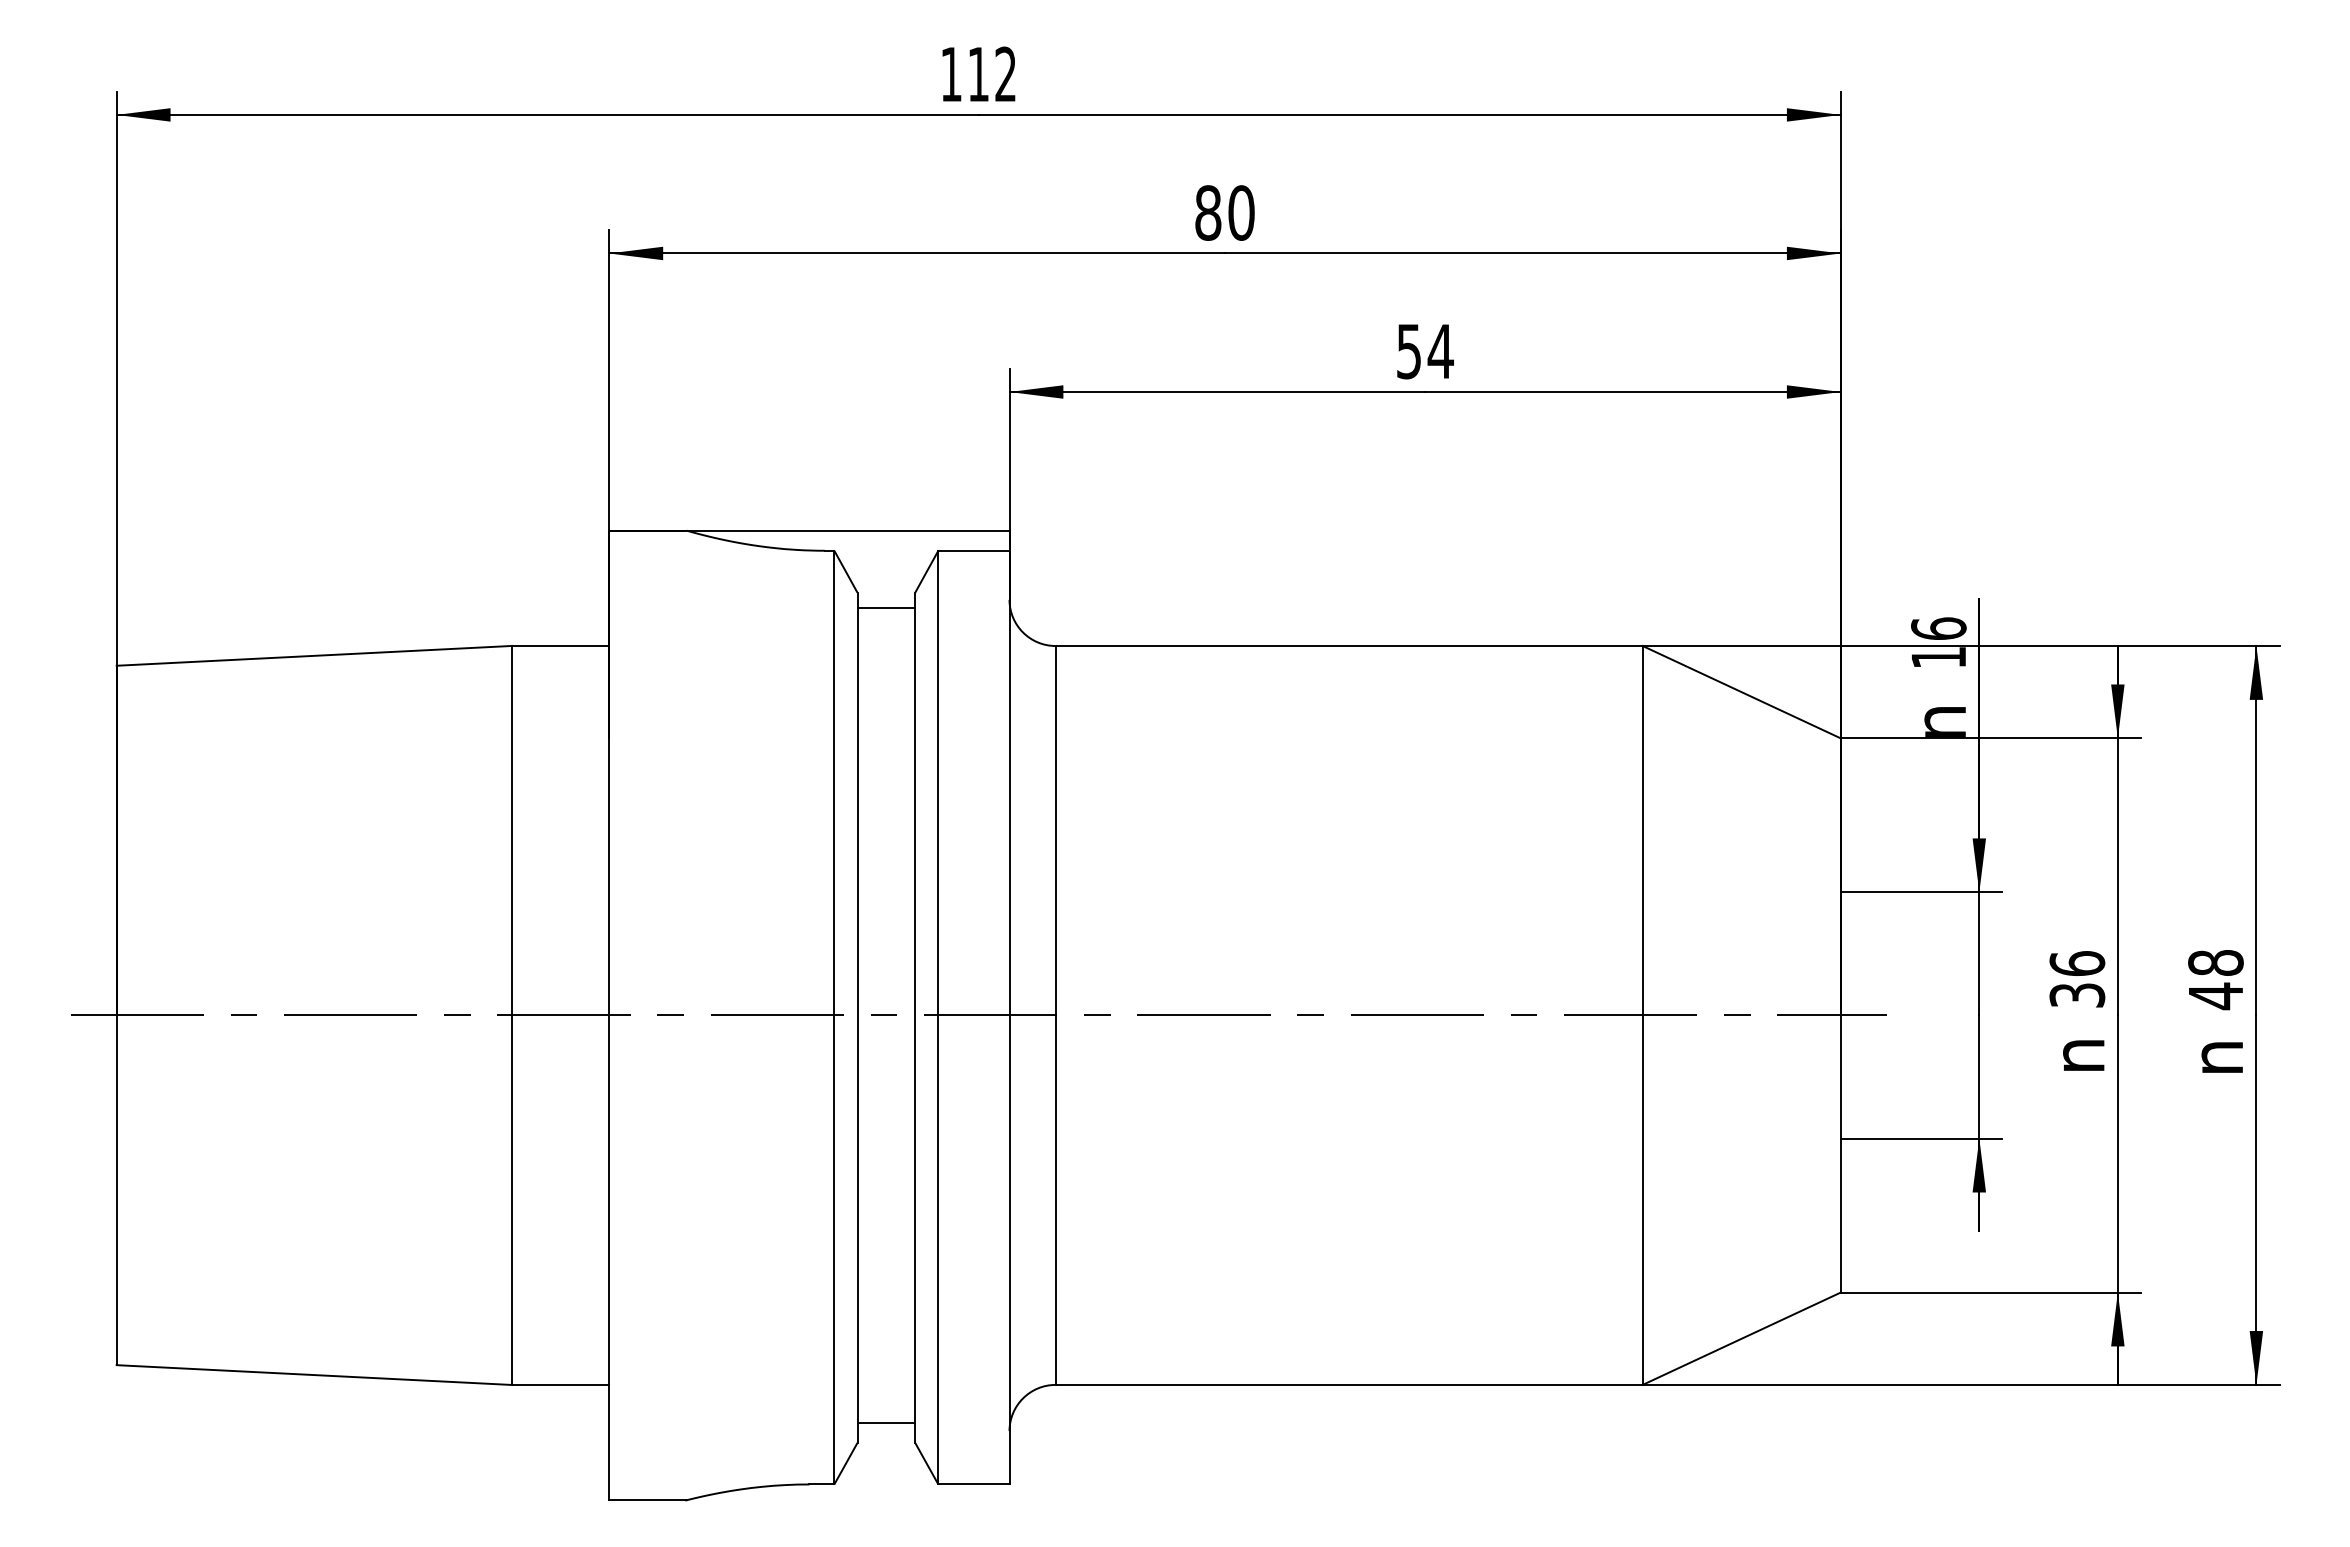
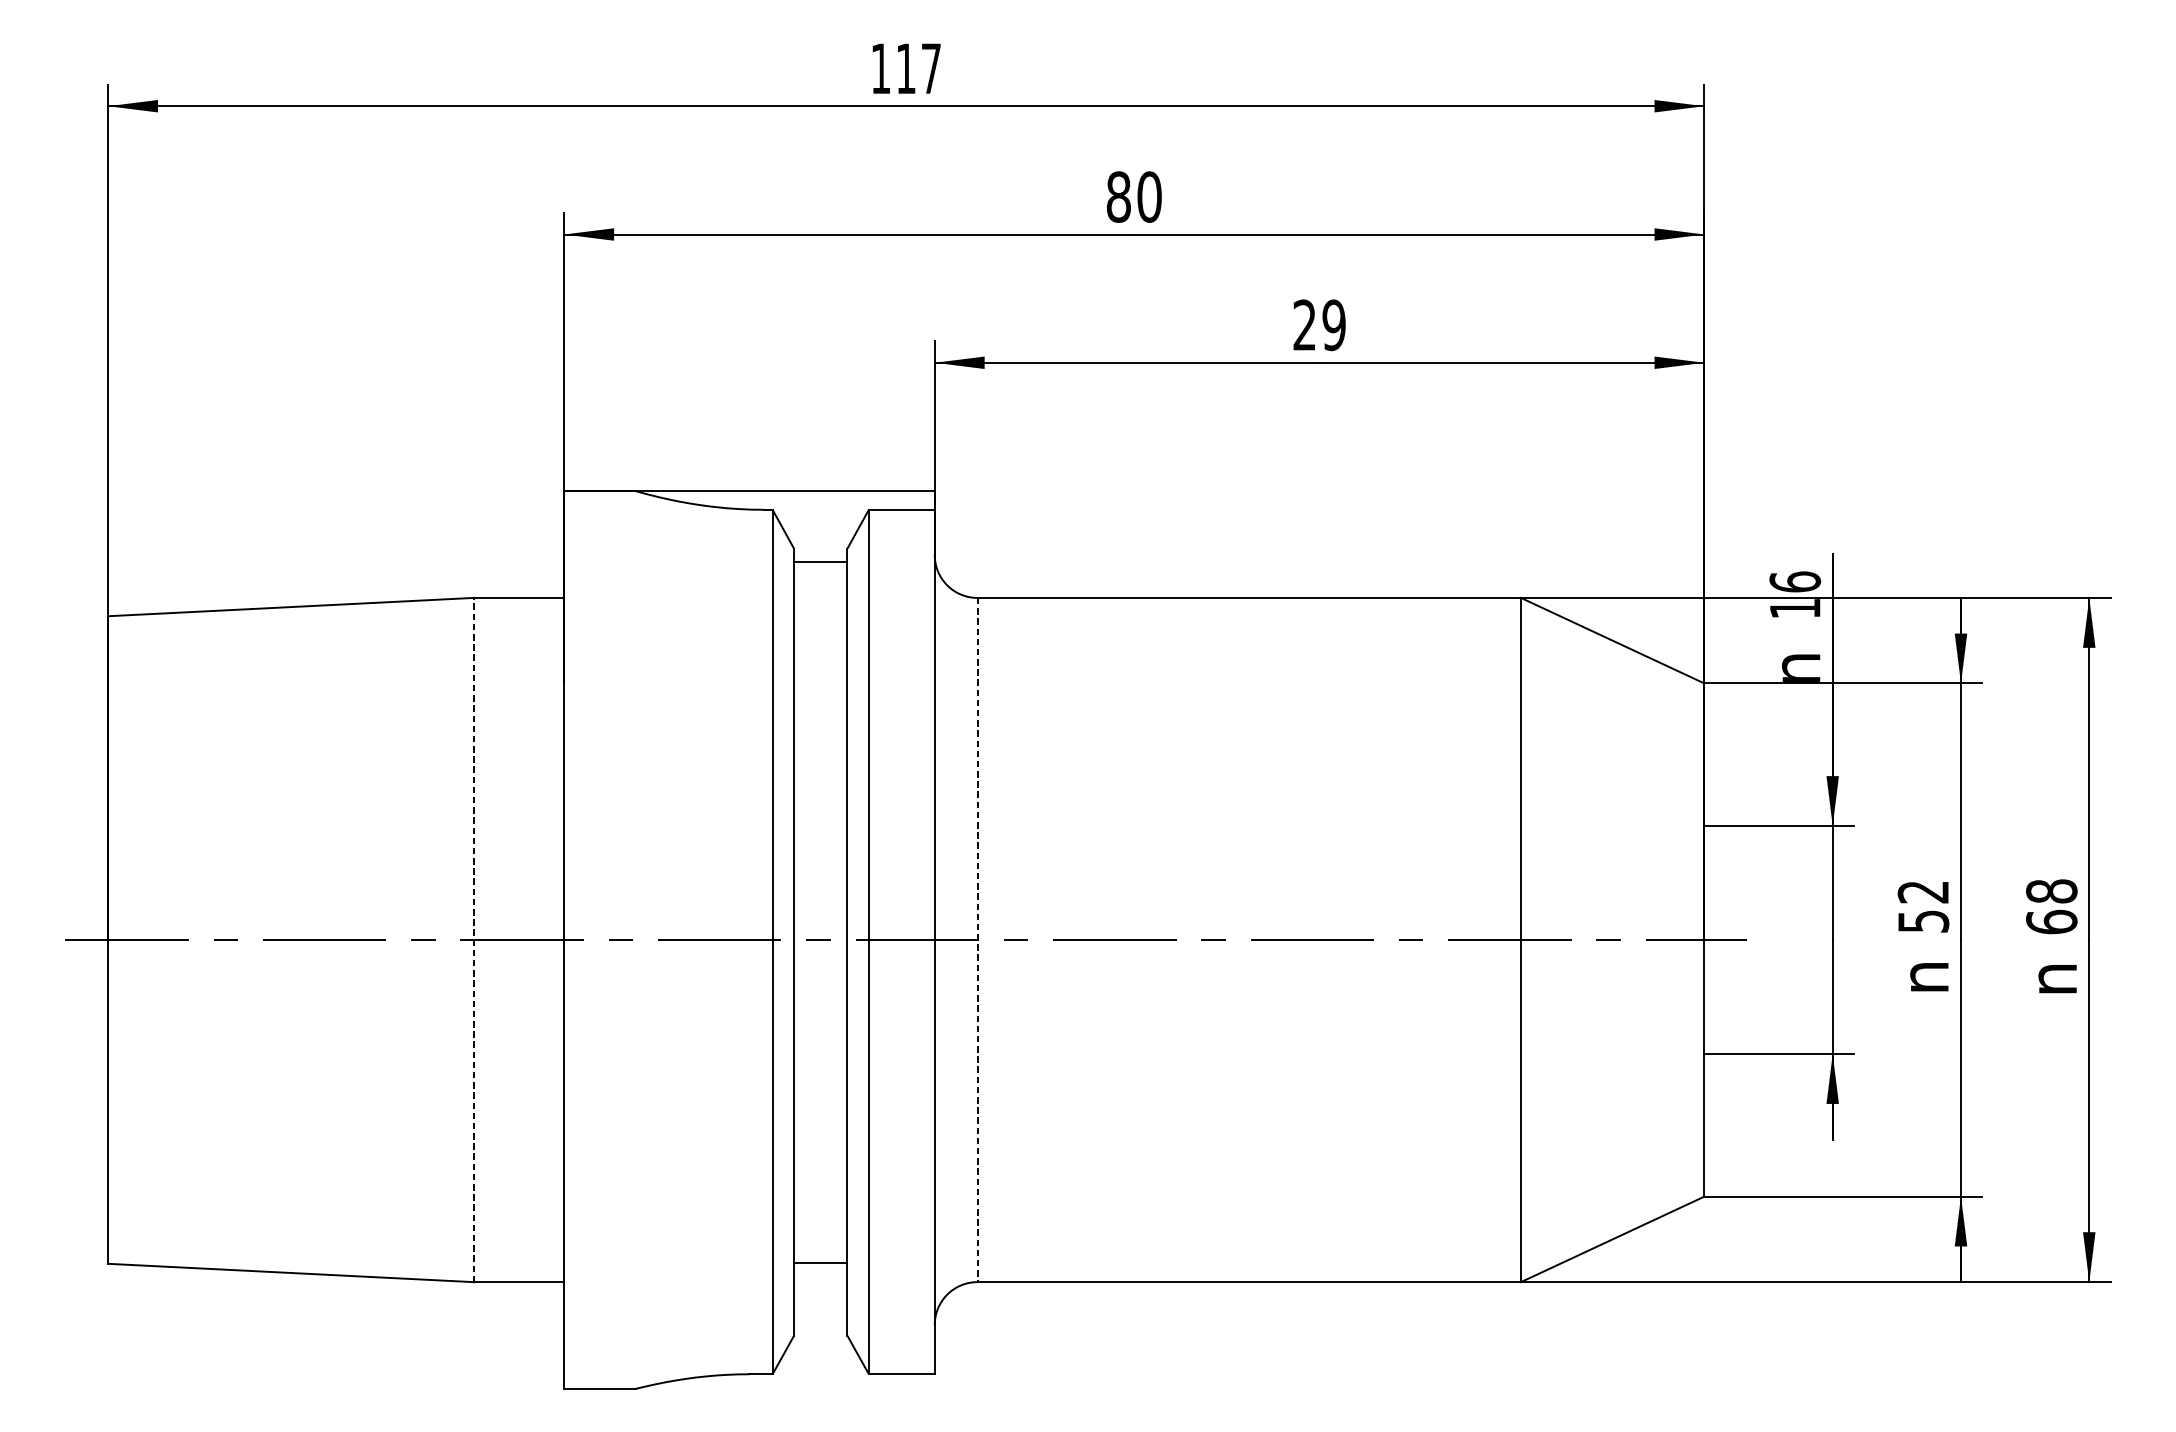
text: (1005, 73) -> (931, 67), 112 -> 117
text: (1425, 351) -> (1319, 325), 54 -> 29
text: (2077, 978) -> (1923, 905), 36 -> 52
text: (2215, 996) -> (2051, 922), 48 -> 68
line: (512, 1015) -> (474, 940), solid -> dashed
line: (1055, 1015) -> (977, 940), solid -> dashed
line: (886, 1423) -> (820, 1263), moved

